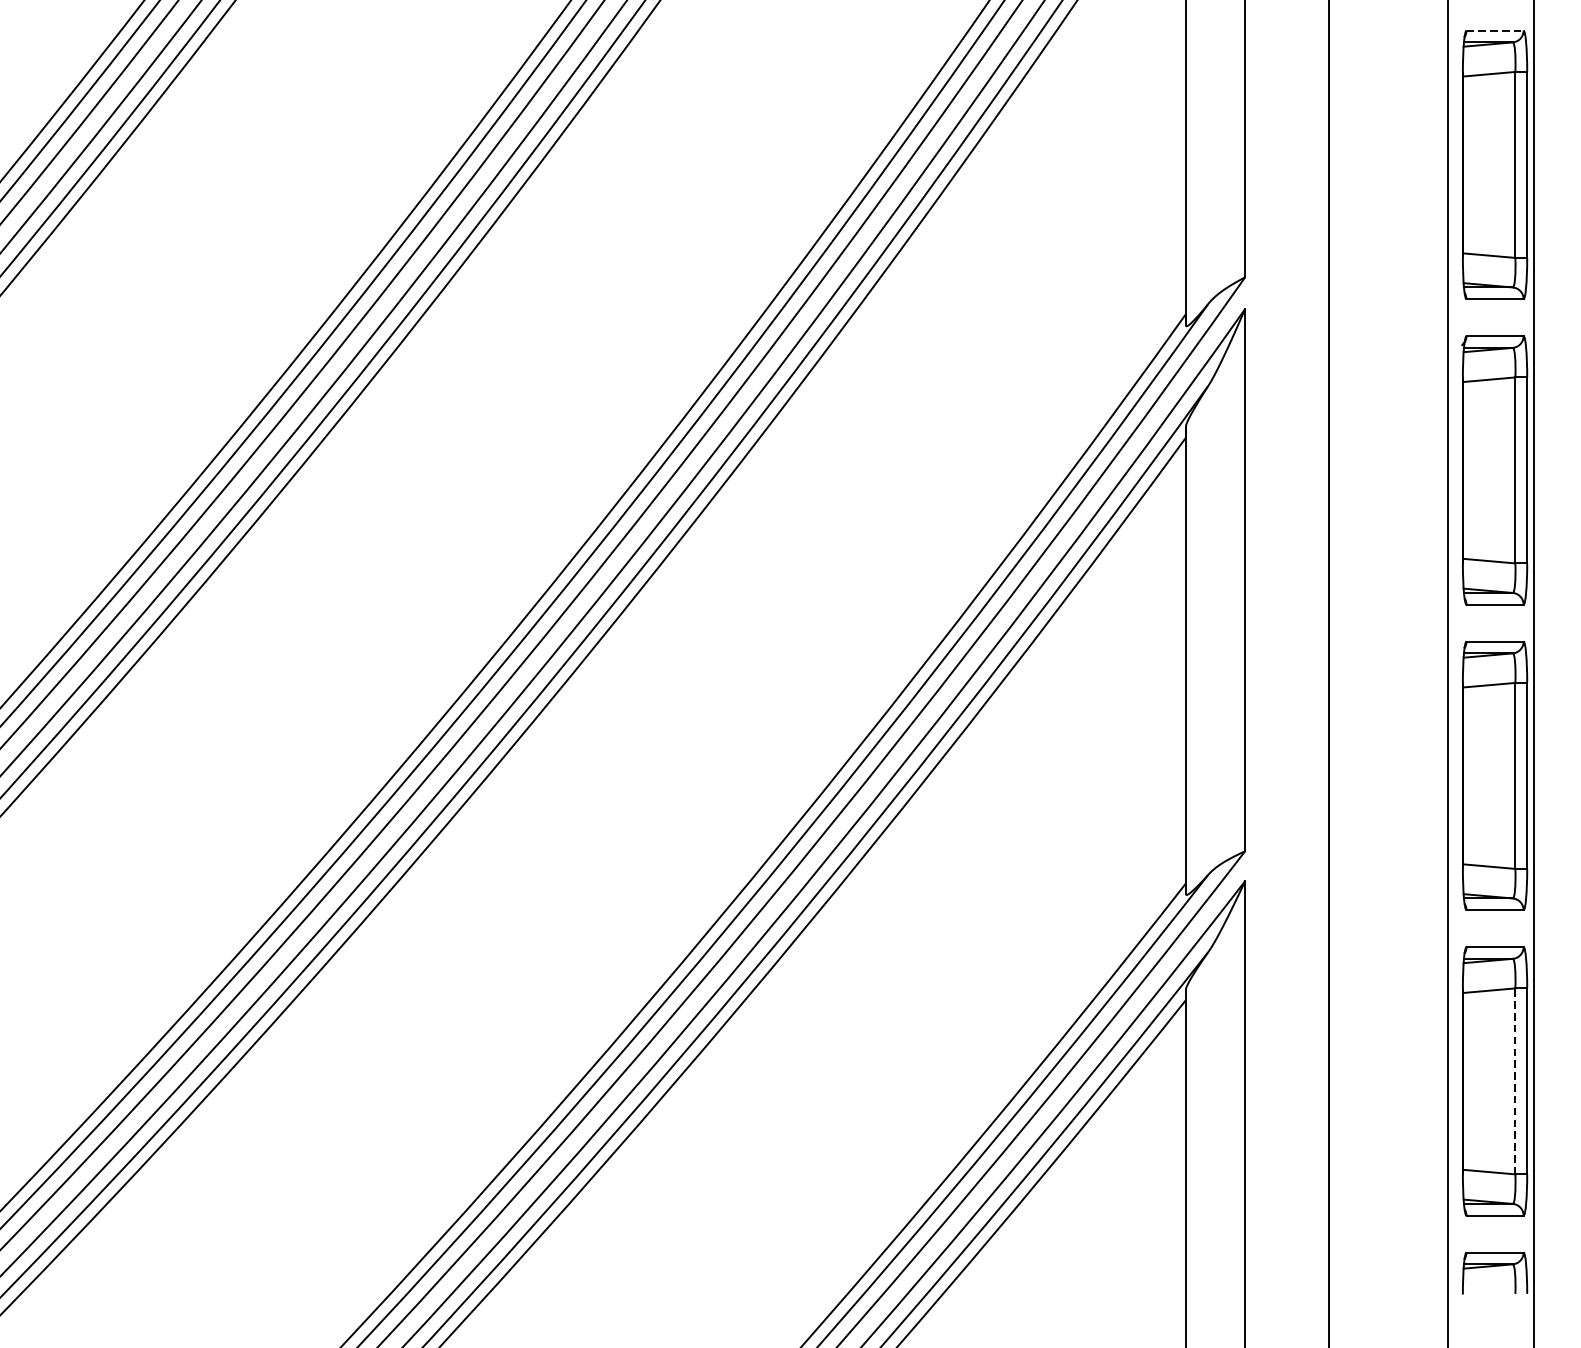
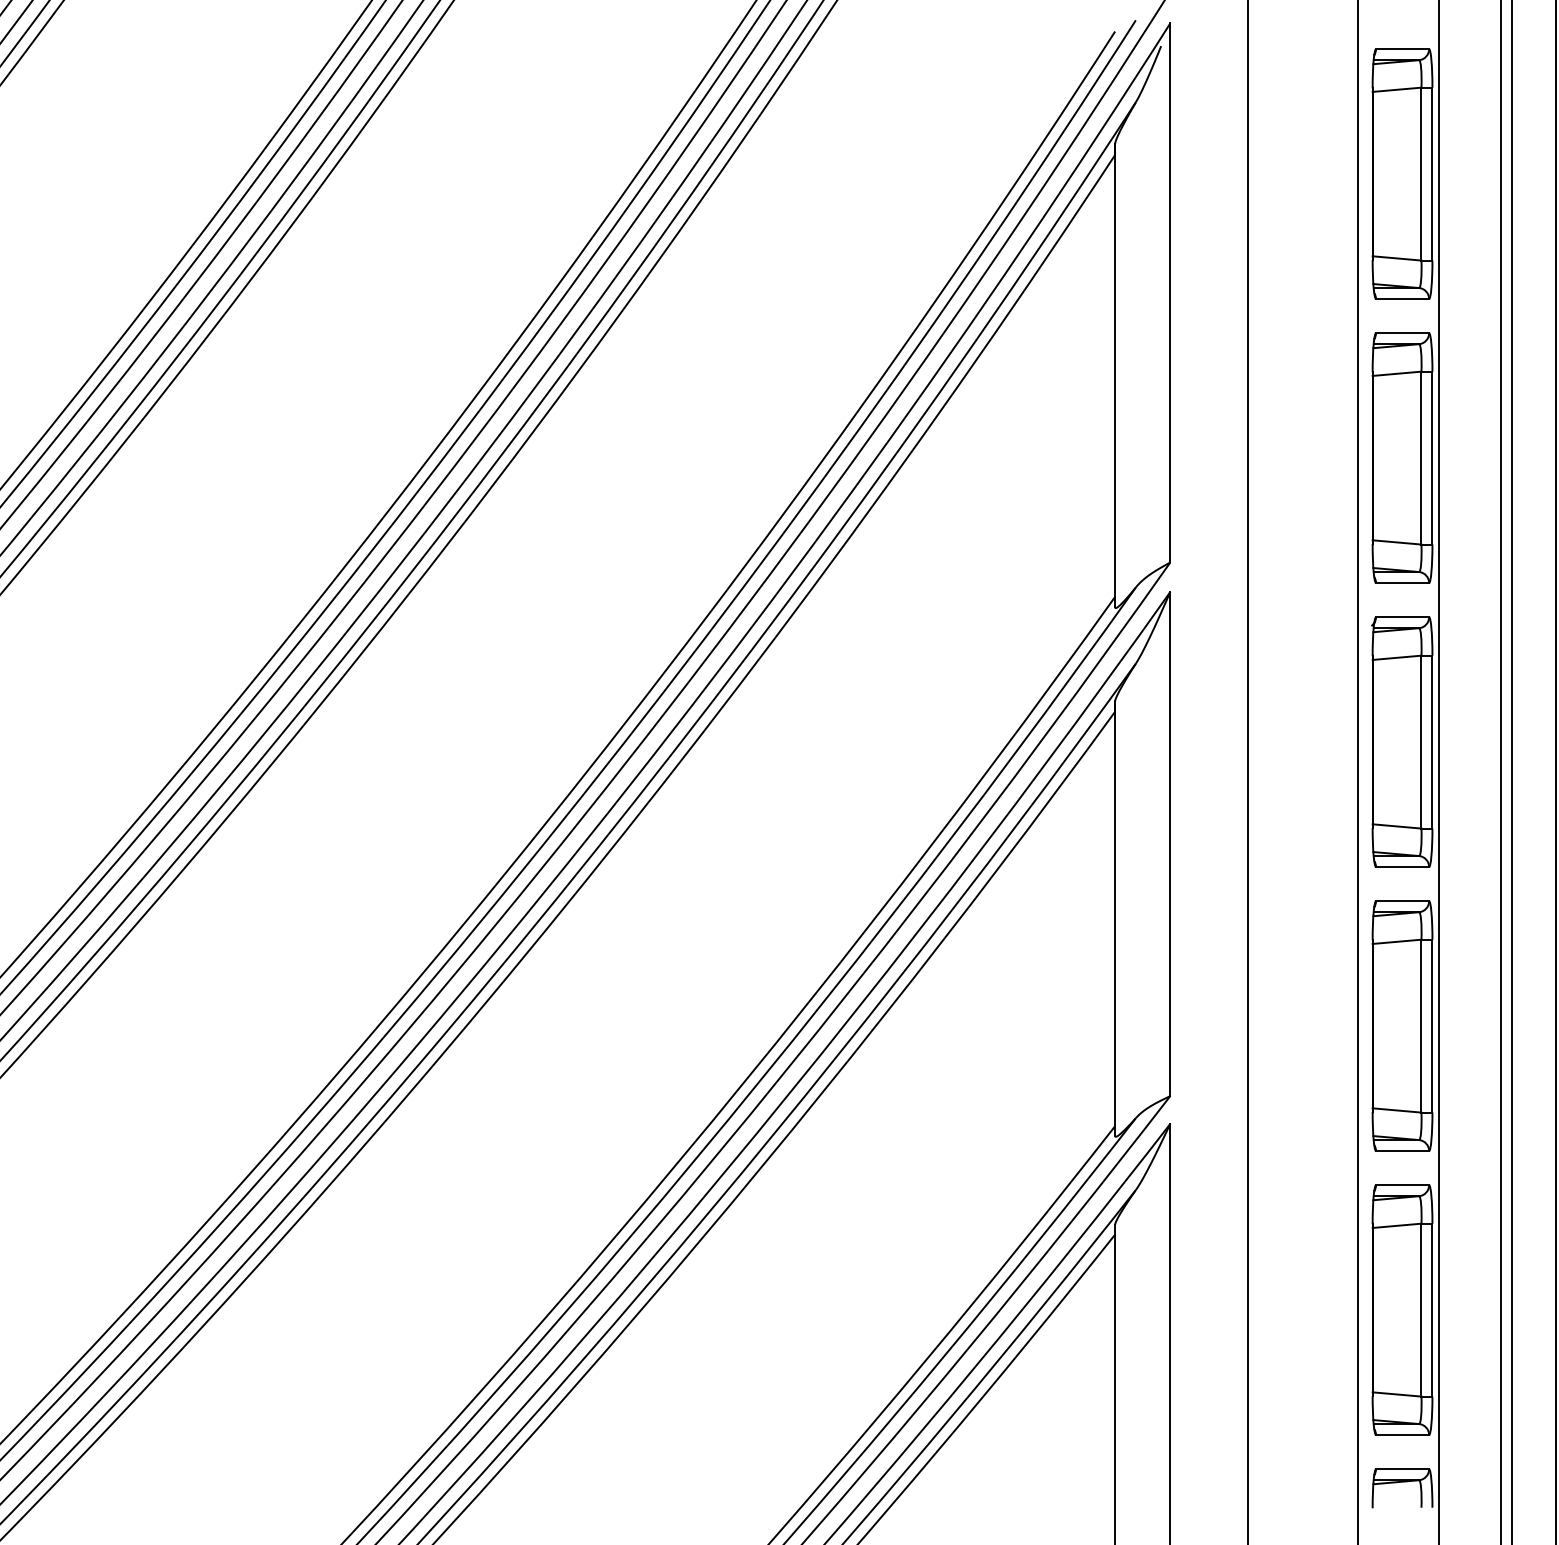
line: (1494, 30) -> (1402, 333), dashed -> solid
line: (1515, 1080) -> (1421, 1309), dashed -> solid

